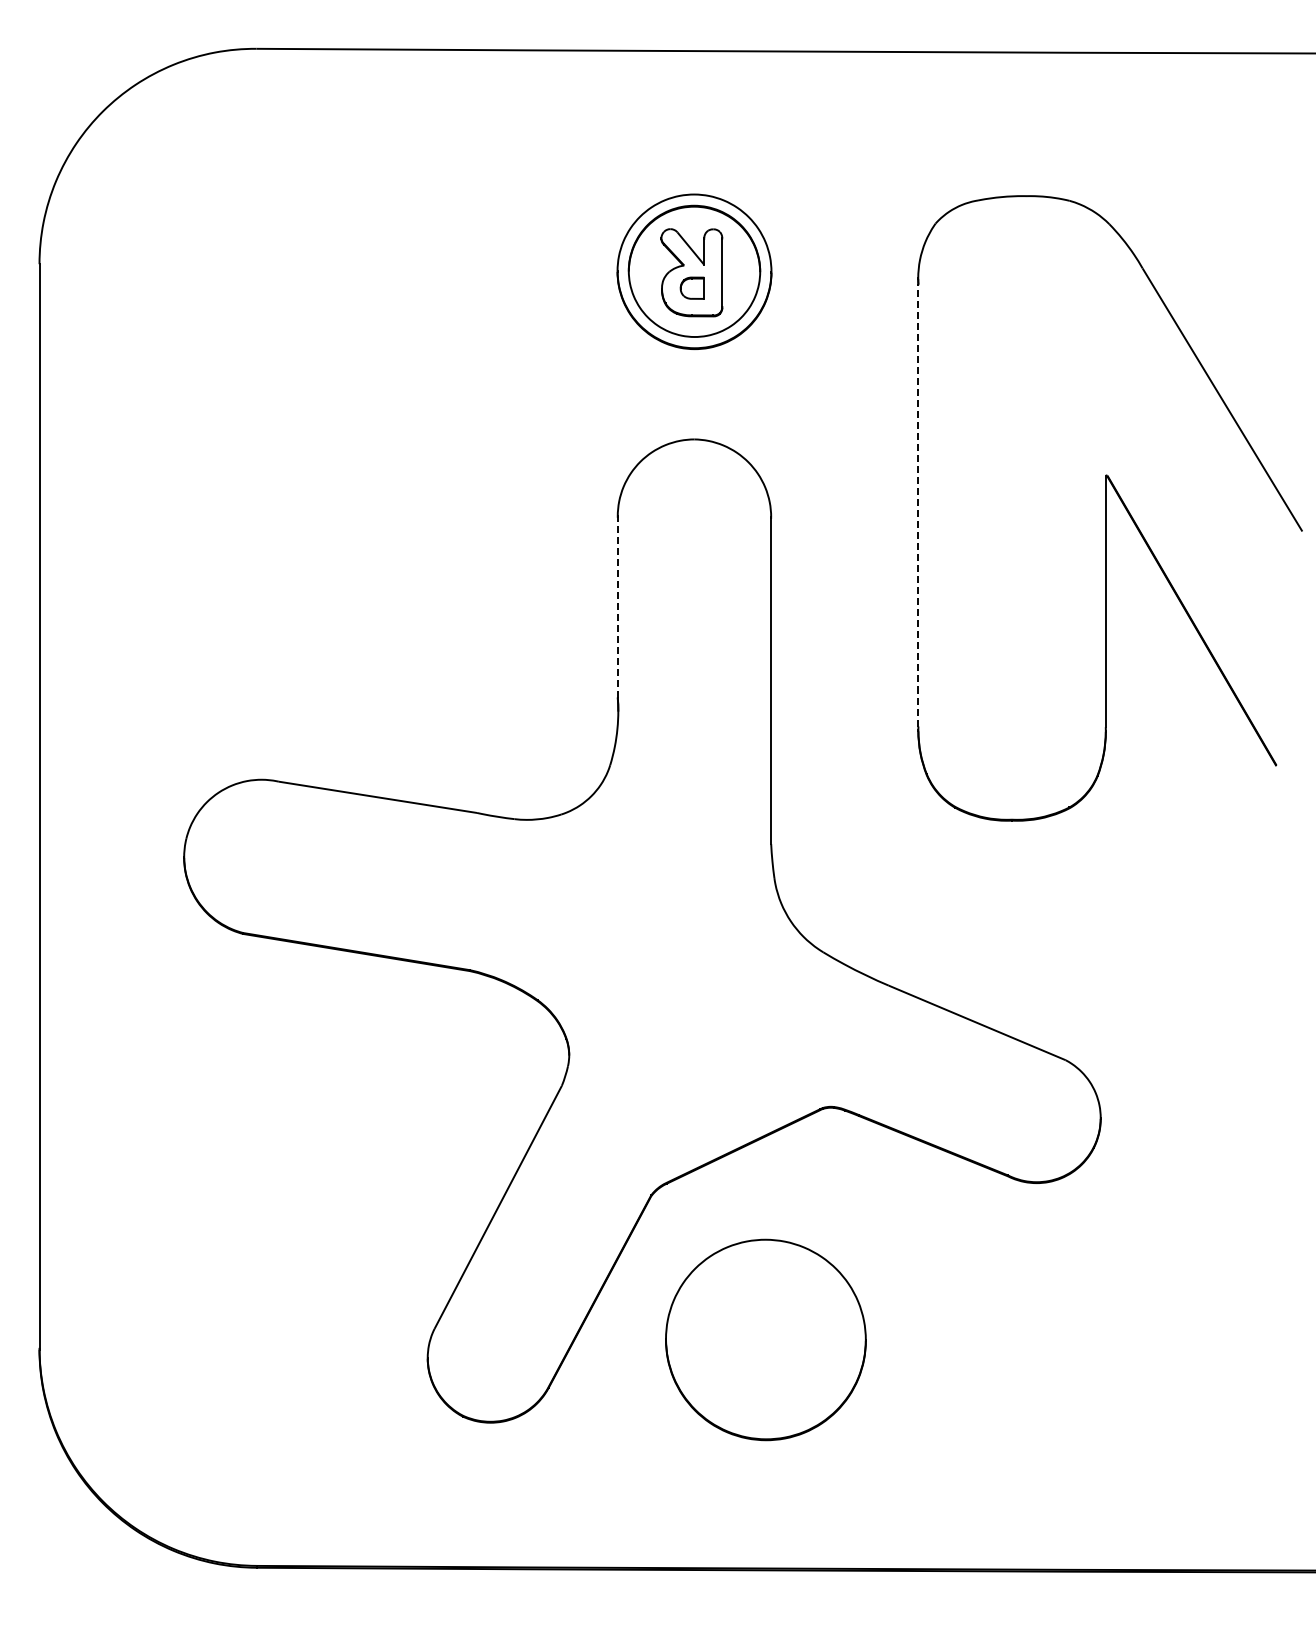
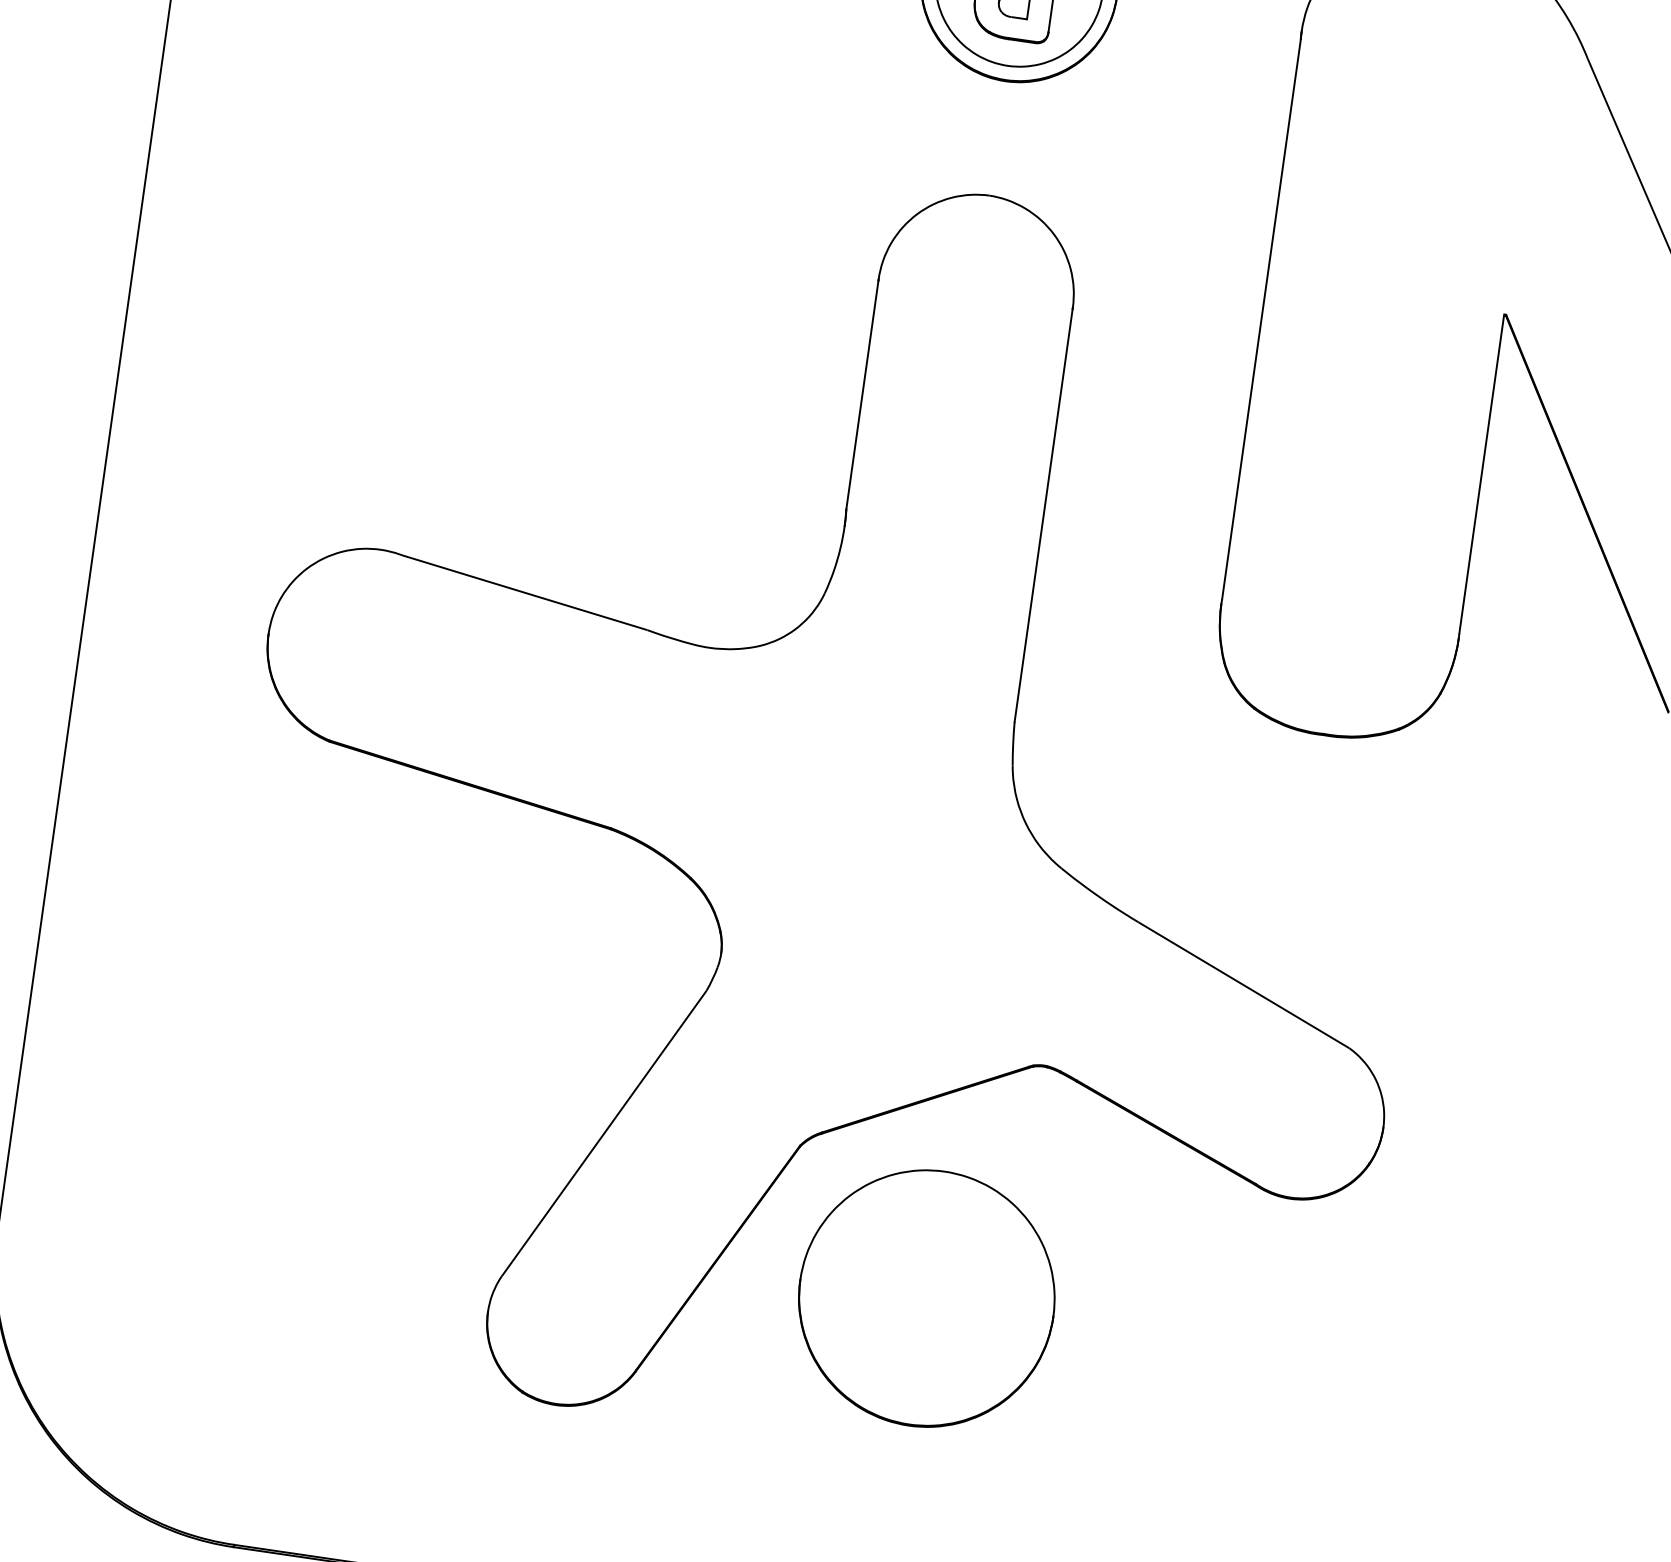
line: (918, 504) -> (1261, 317), dashed -> solid
line: (617, 607) -> (862, 394), dashed -> solid
part: (765, 1339) -> (926, 1297), moved

